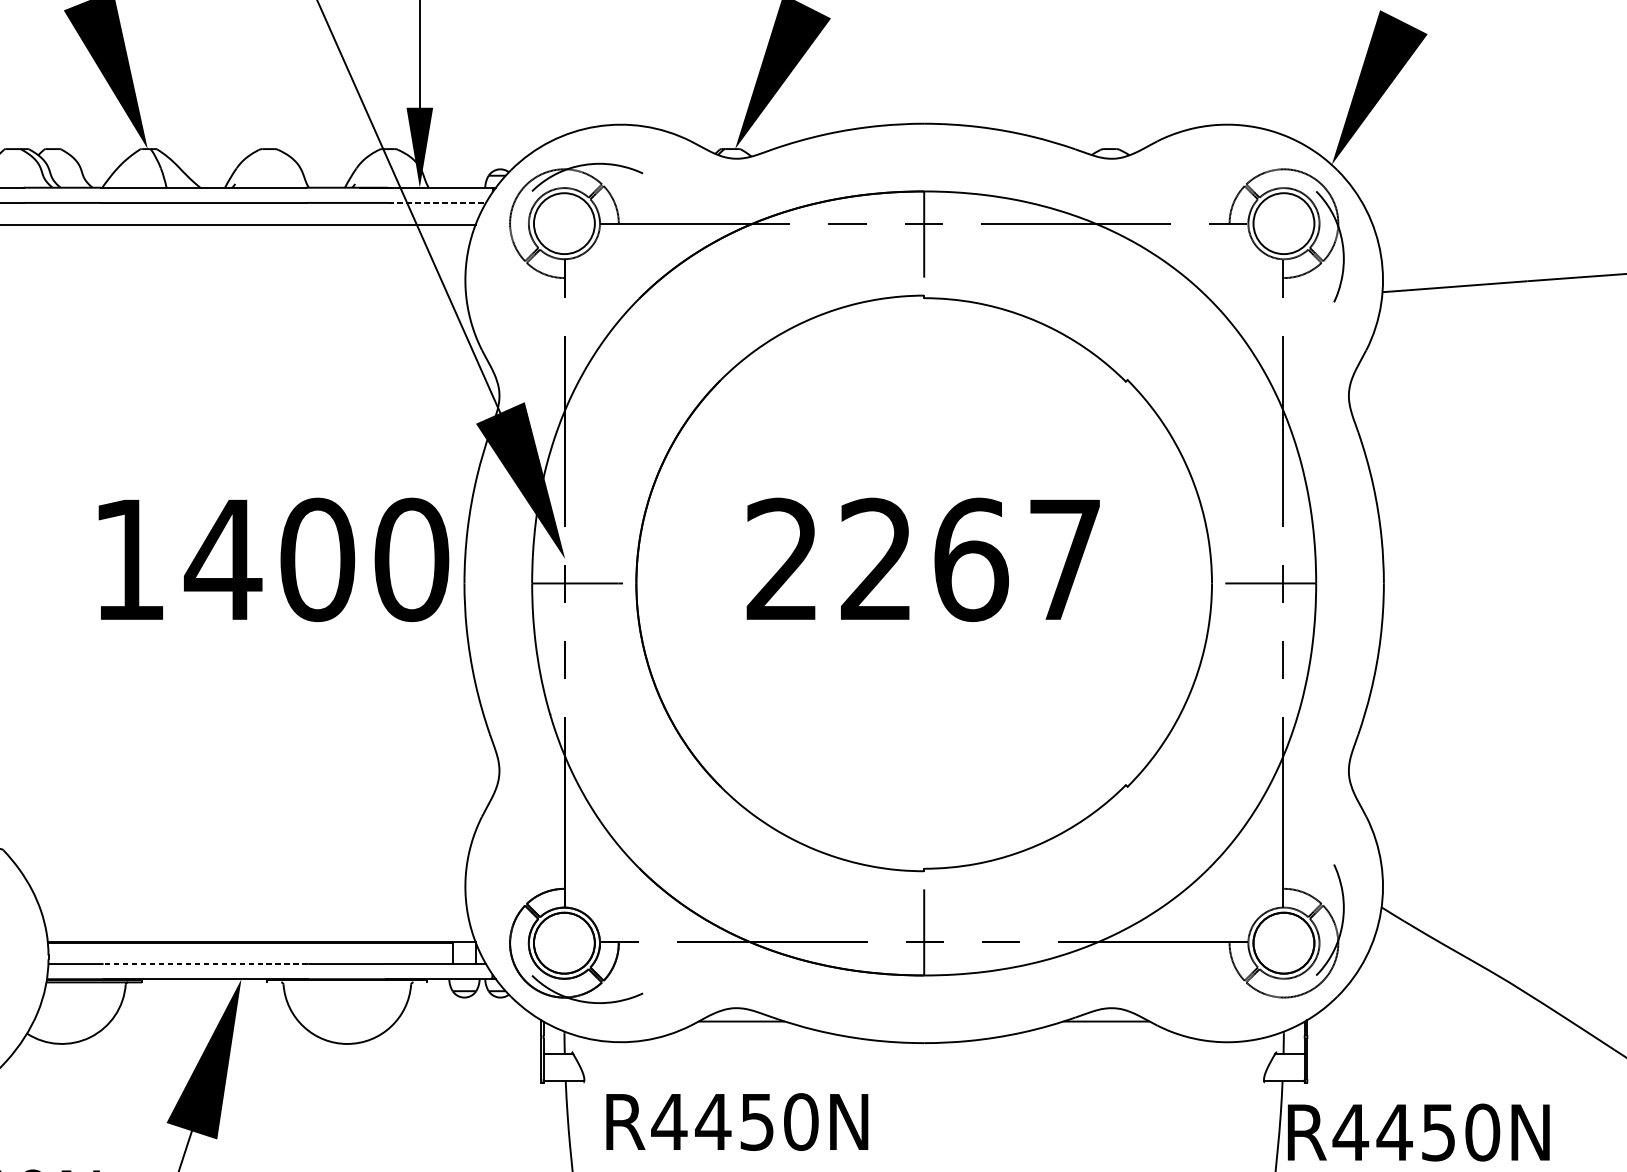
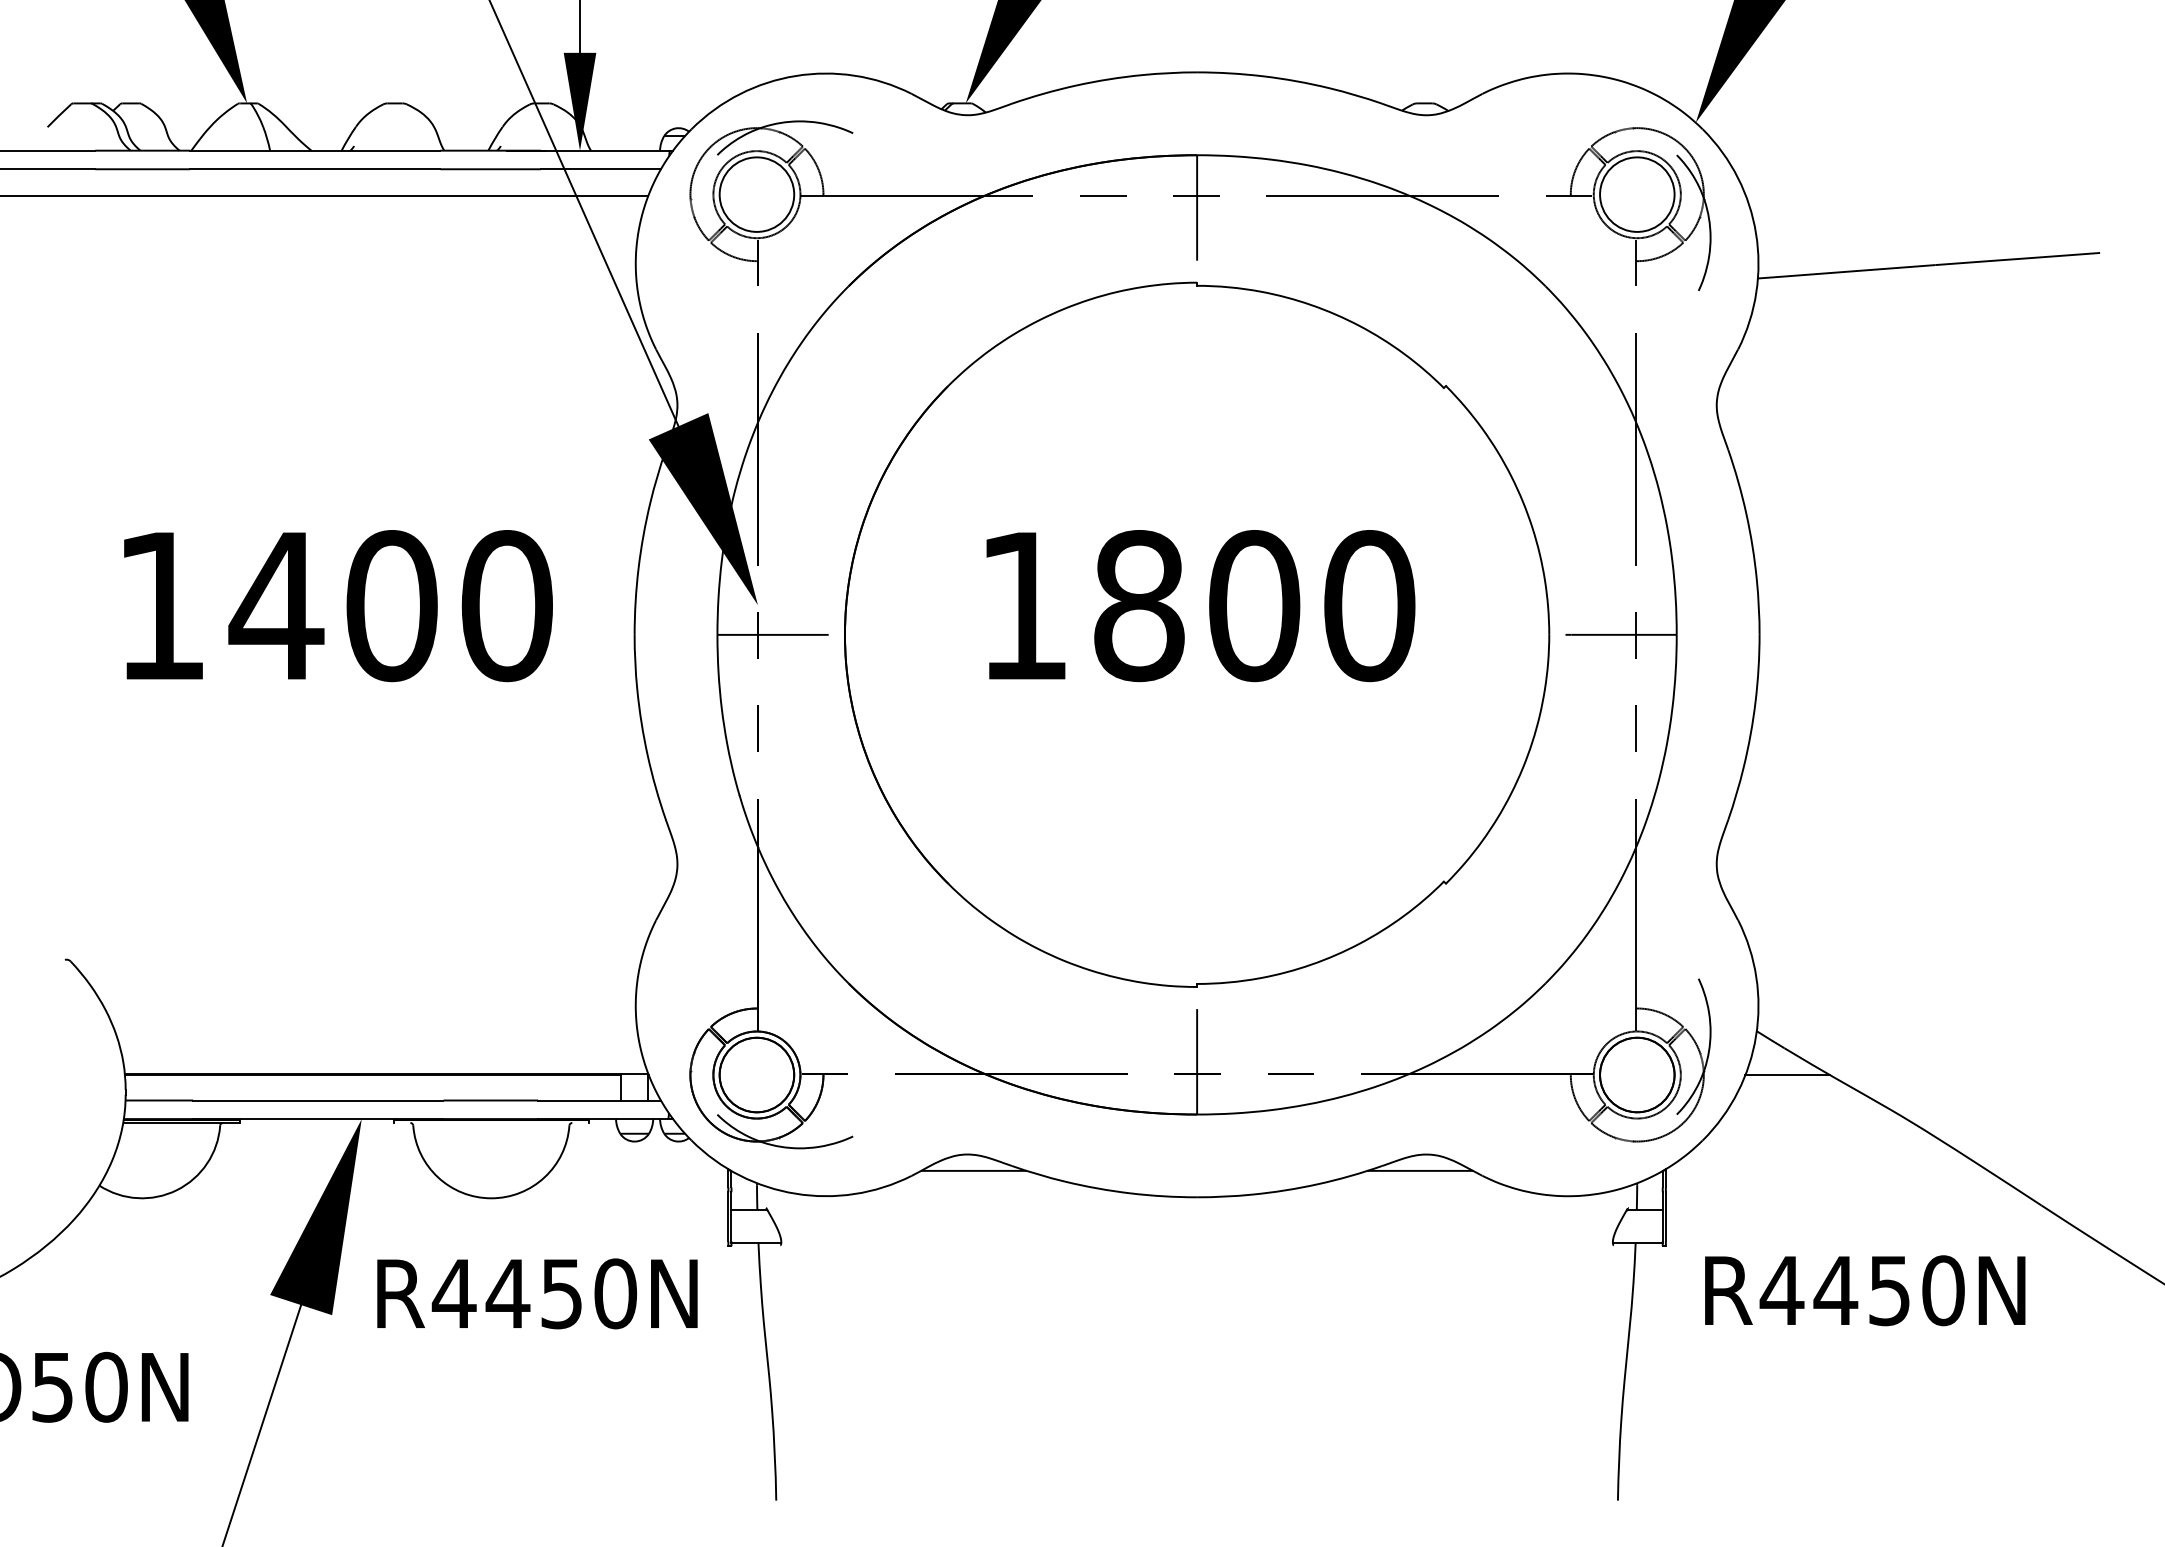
line: (437, 203) -> (601, 169), dashed -> solid
text: (273, 560) -> (338, 606), moved
text: (924, 560) -> (1197, 606), 2267 -> 1800
line: (1406, 943) -> (1787, 1075), added
line: (205, 964) -> (317, 1100), dashed -> solid
text: (737, 1121) -> (537, 1293), moved
text: (1418, 1132) -> (1865, 1290), moved

